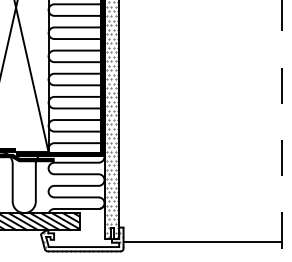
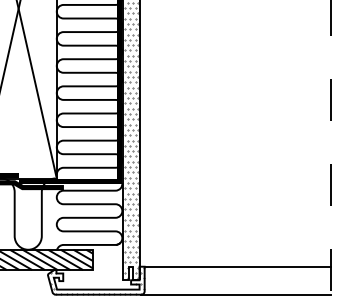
line: (202, 241) -> (237, 266), moved
line: (201, 251) -> (235, 294), added

